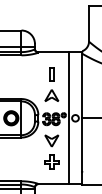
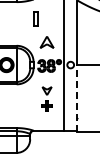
part: (51, 74) -> (35, 19), moved
part: (51, 151) -> (46, 98), size x0.7
line: (82, 151) -> (77, 98), solid -> dashed

